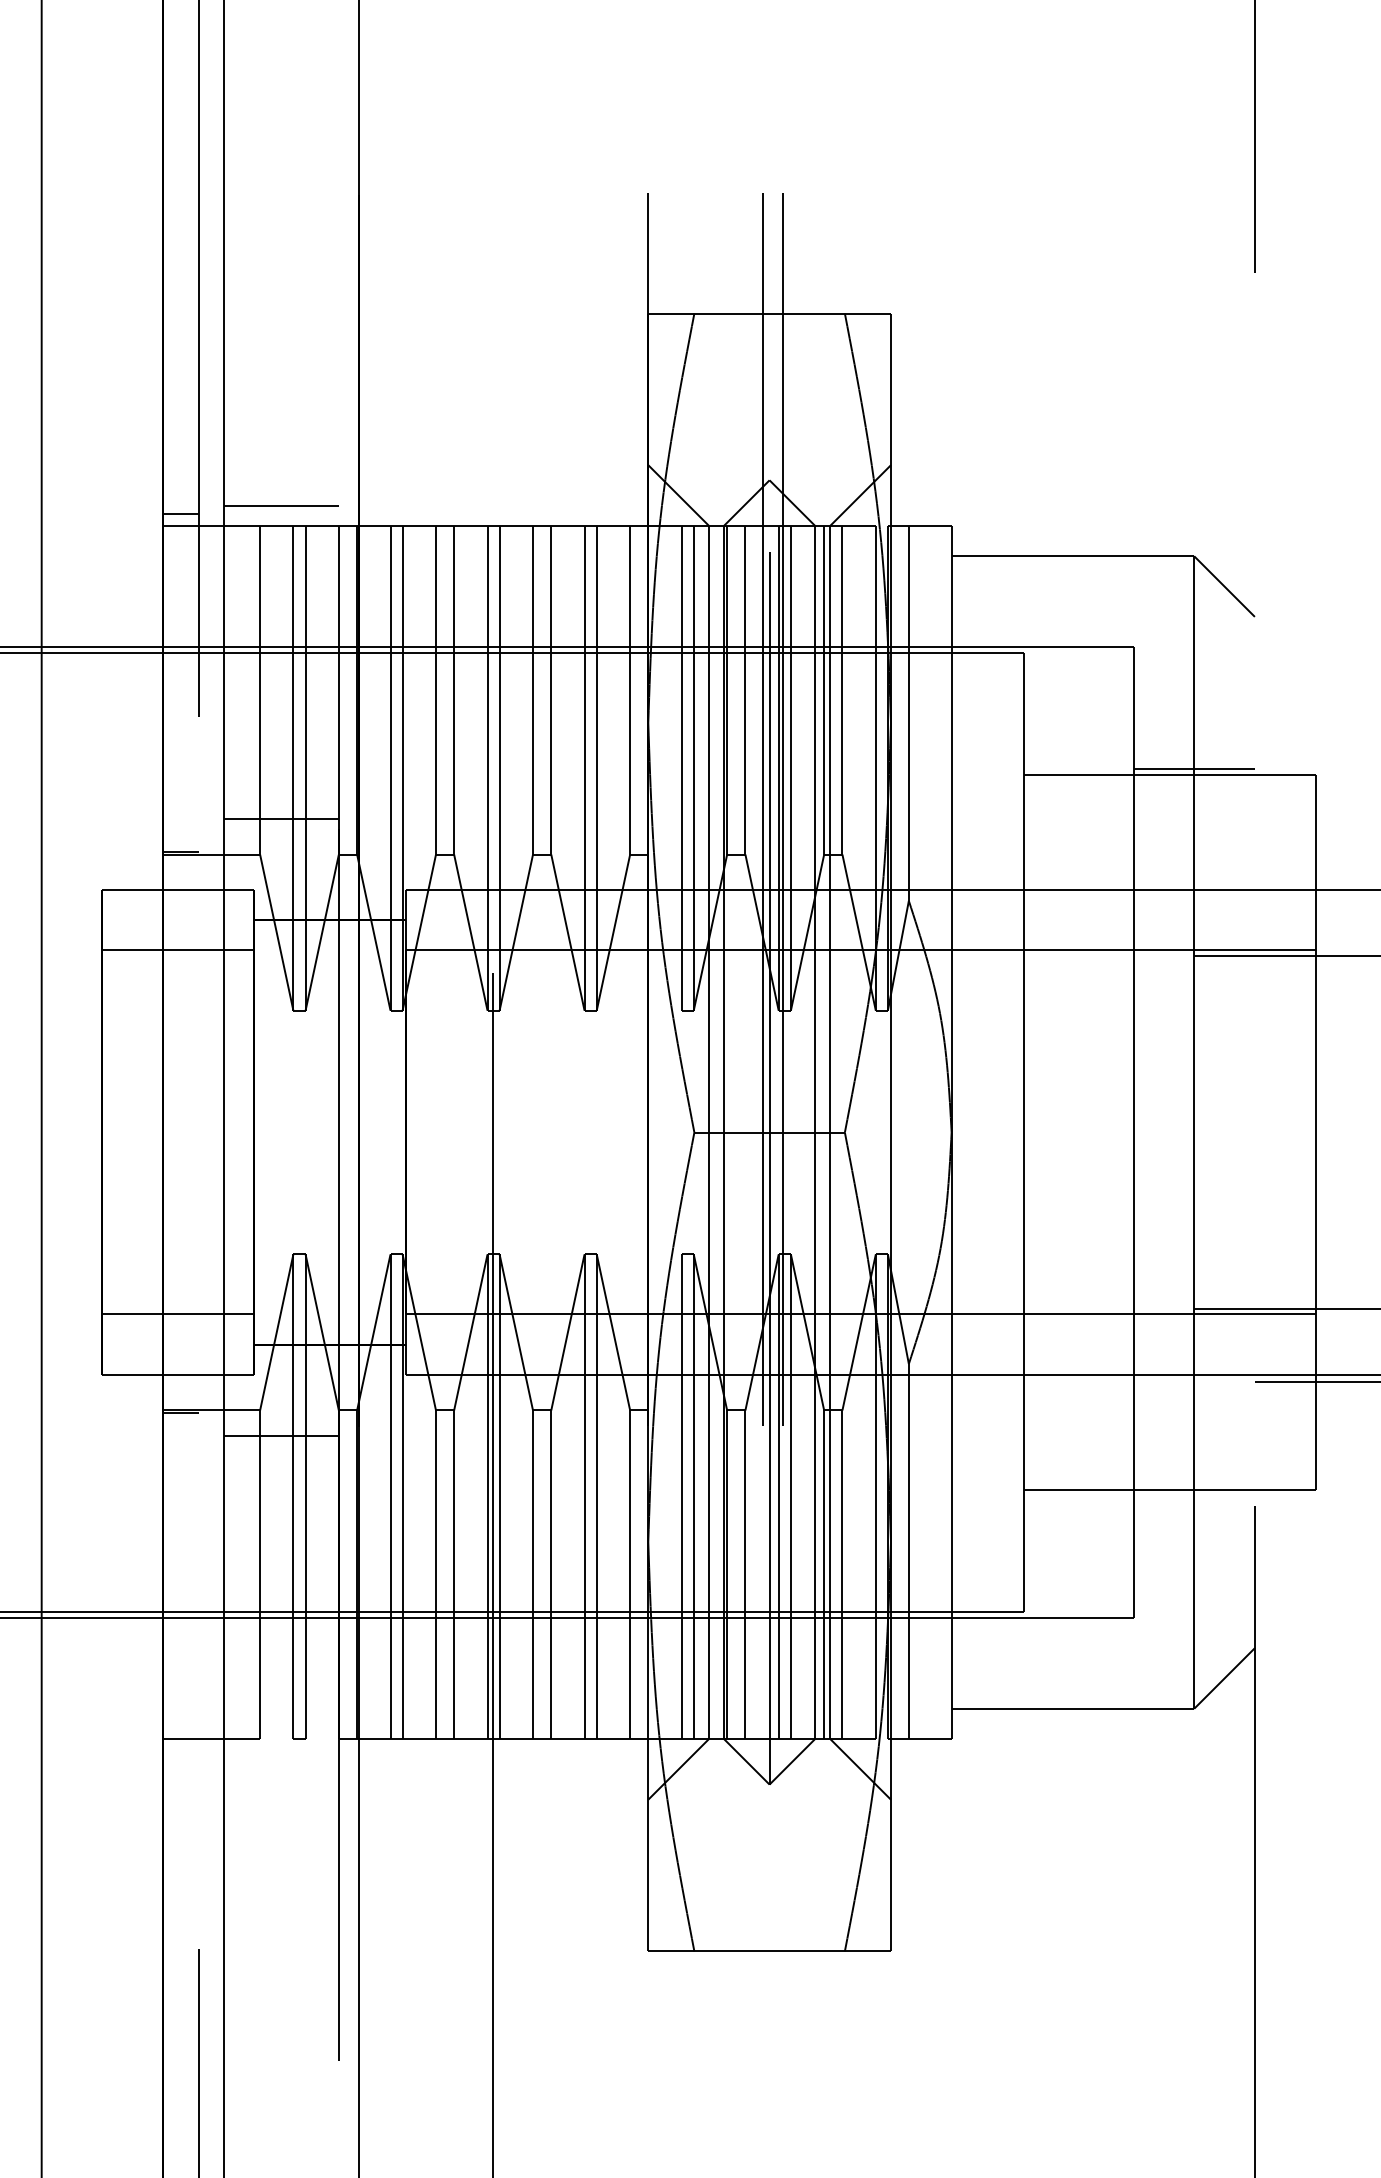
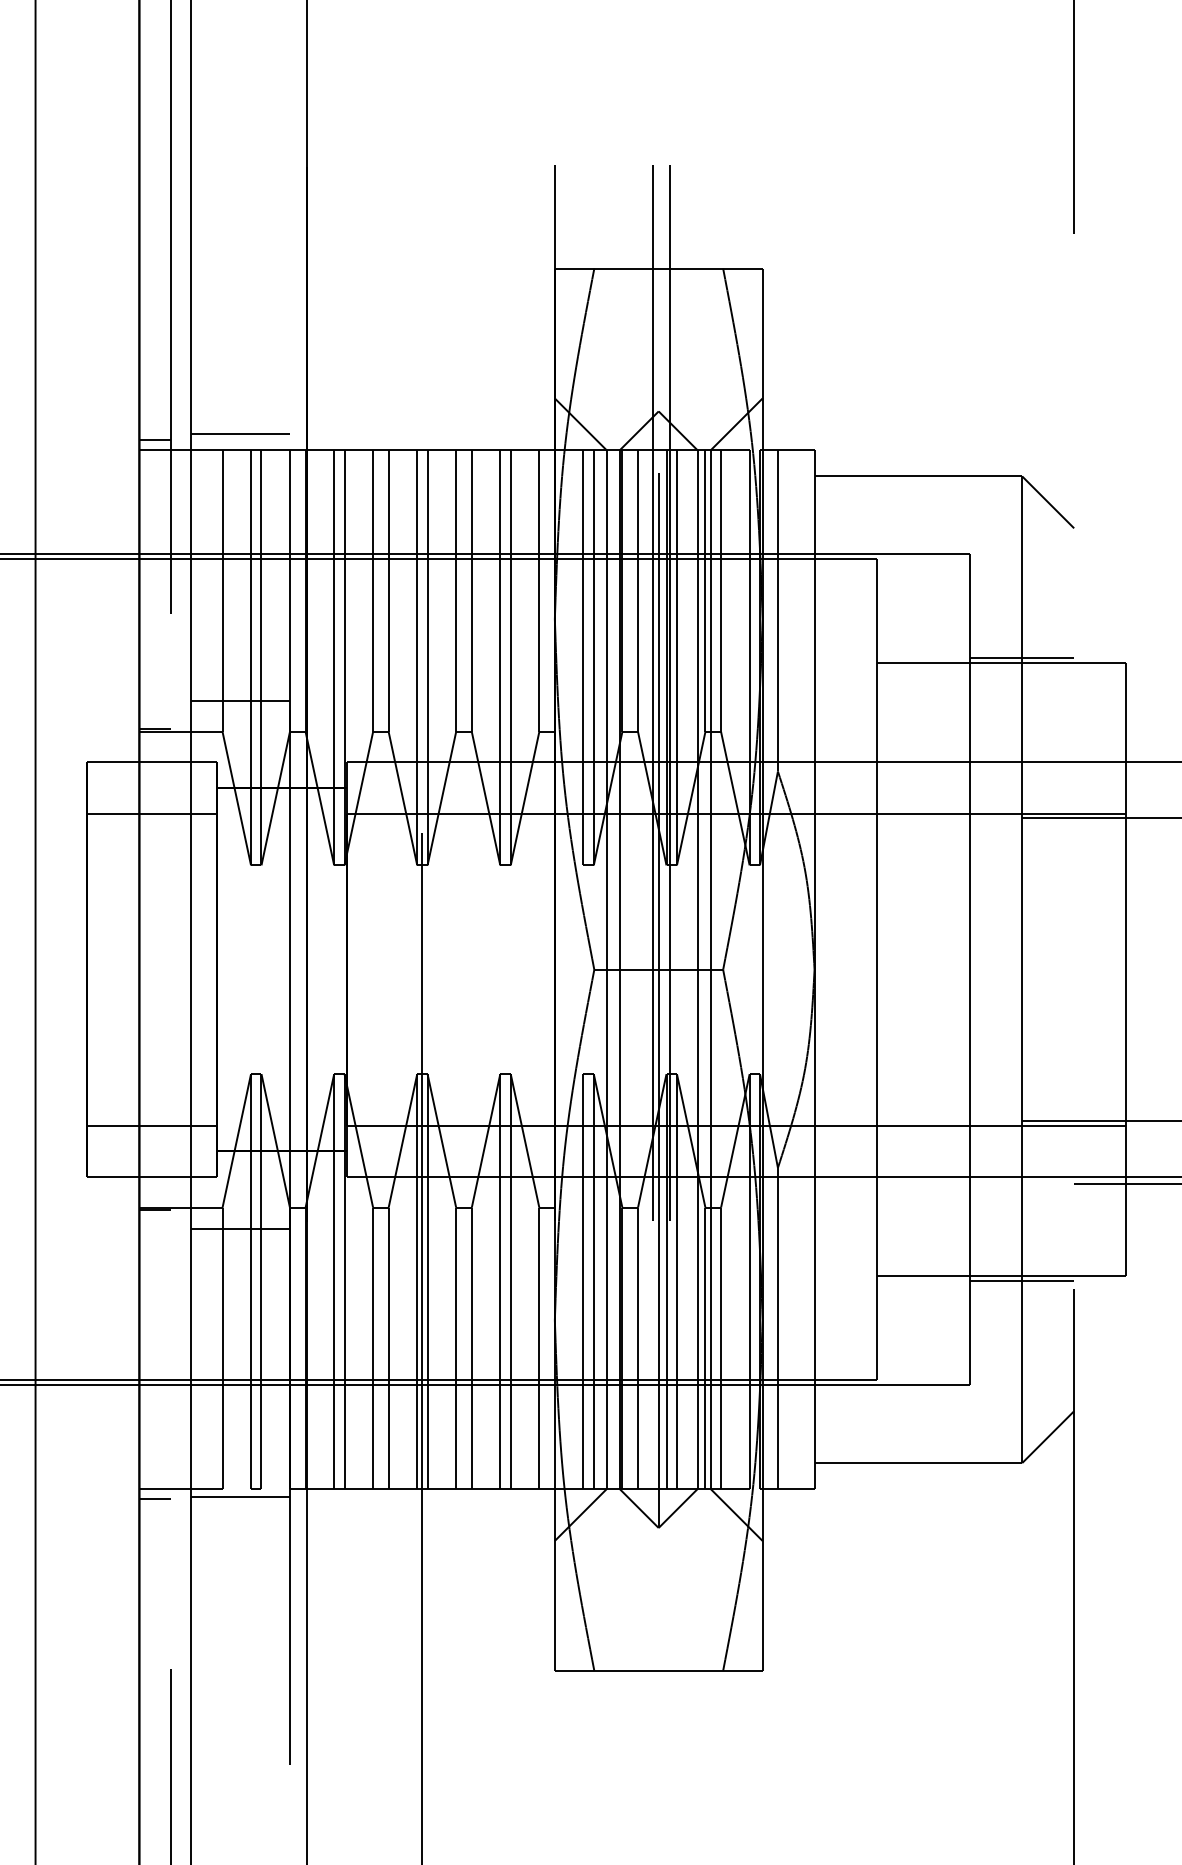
line: (1194, 1496) -> (1022, 1281), added
line: (281, 1747) -> (240, 1496), added
line: (180, 1751) -> (154, 1499), added

